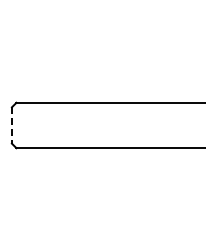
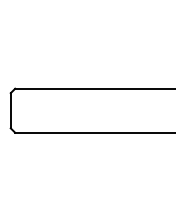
line: (11, 125) -> (10, 110), dashed -> solid

